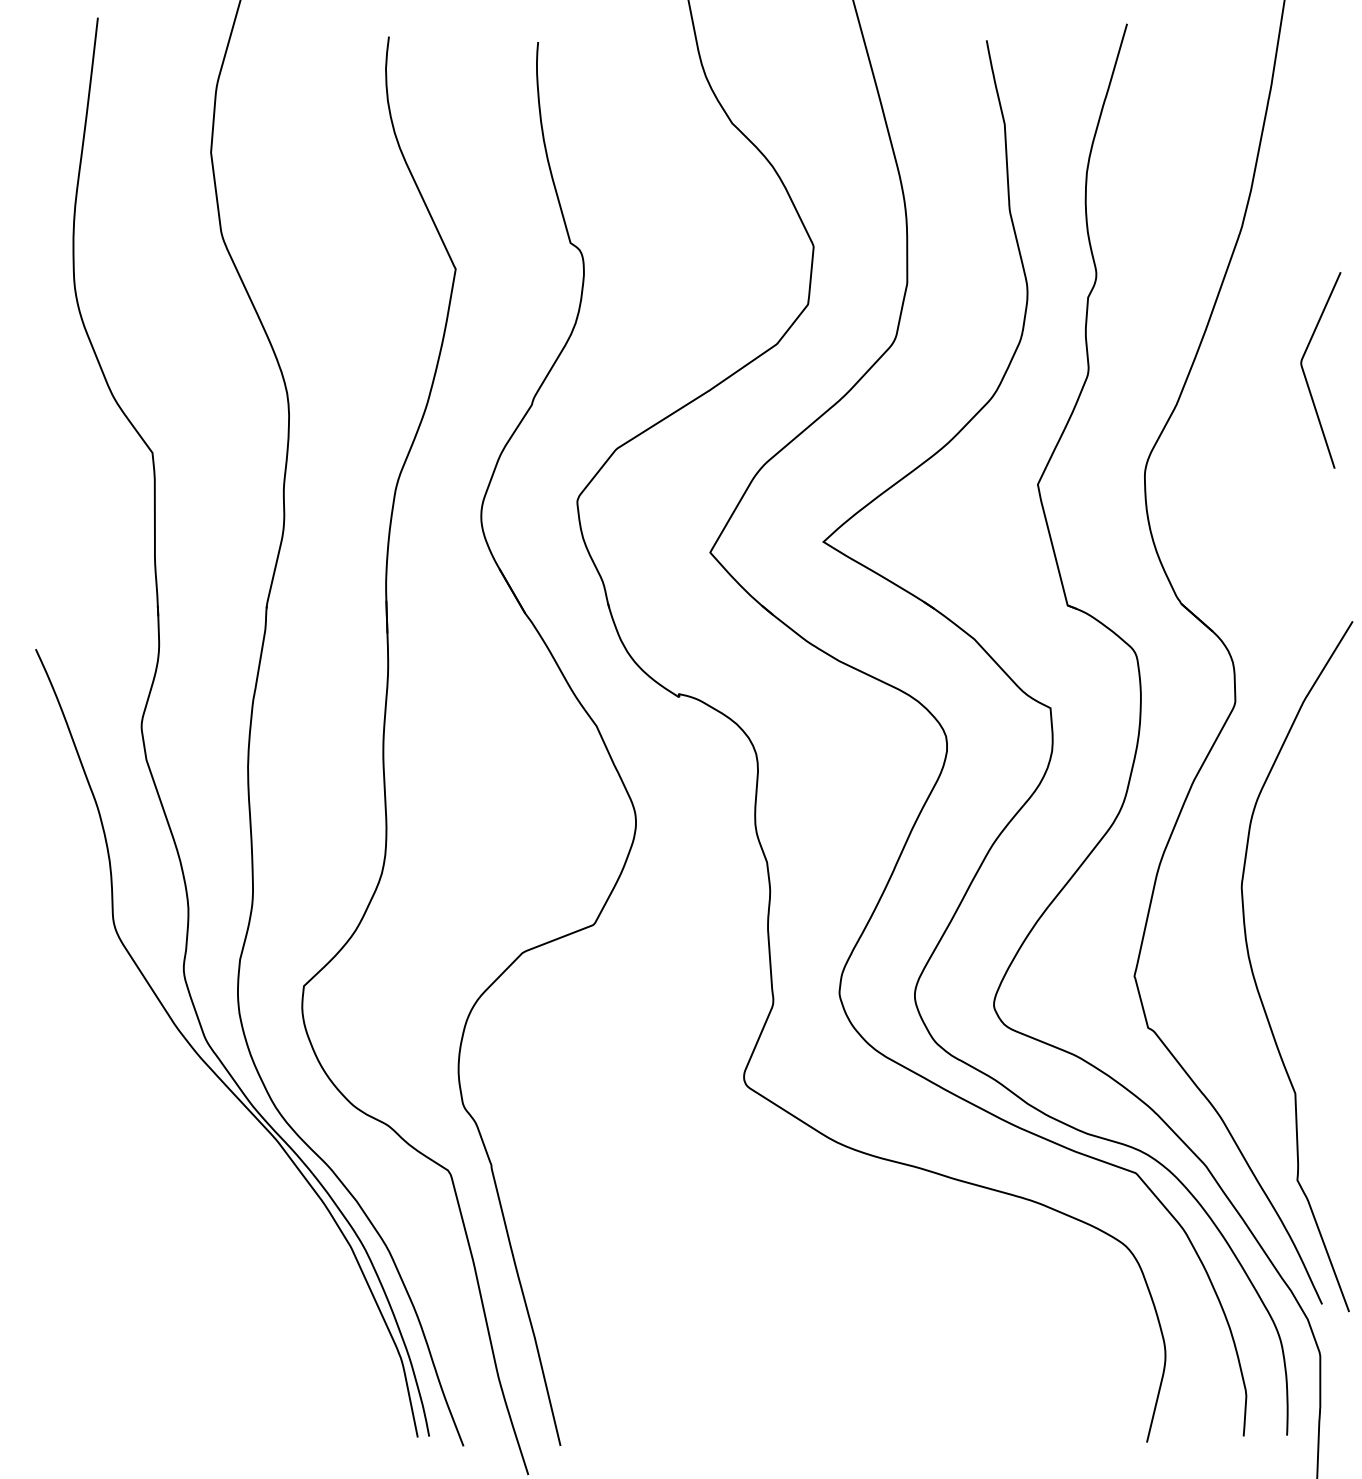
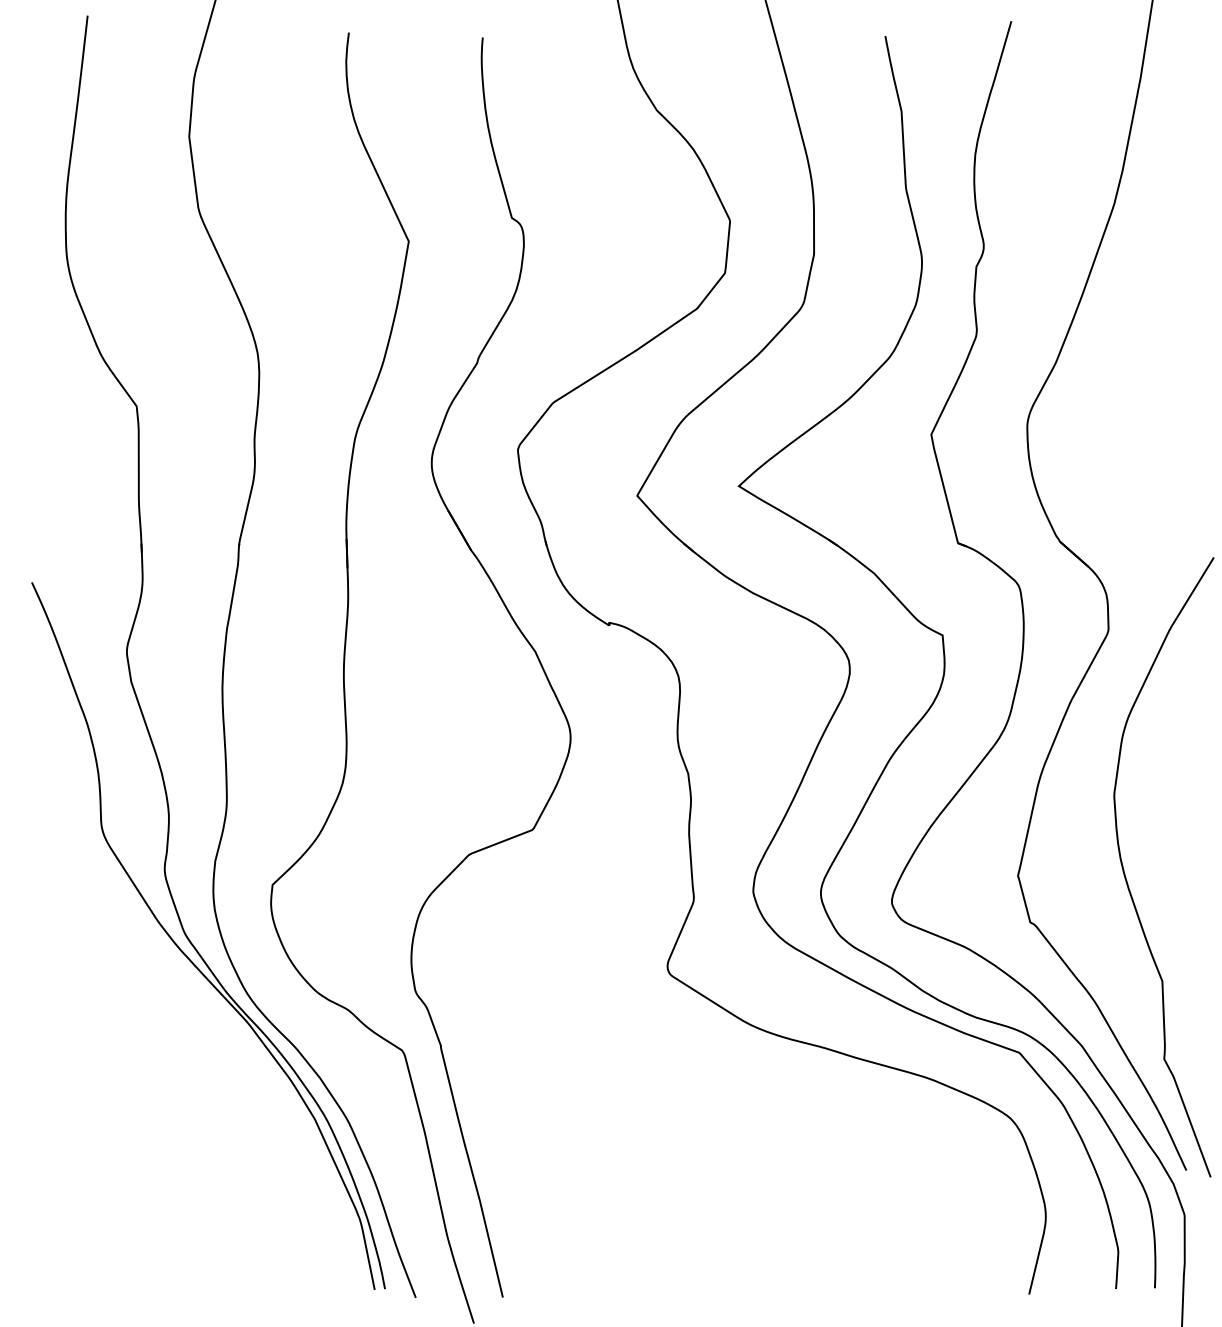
curve: (1305, 374) -> (1171, 335), removed

